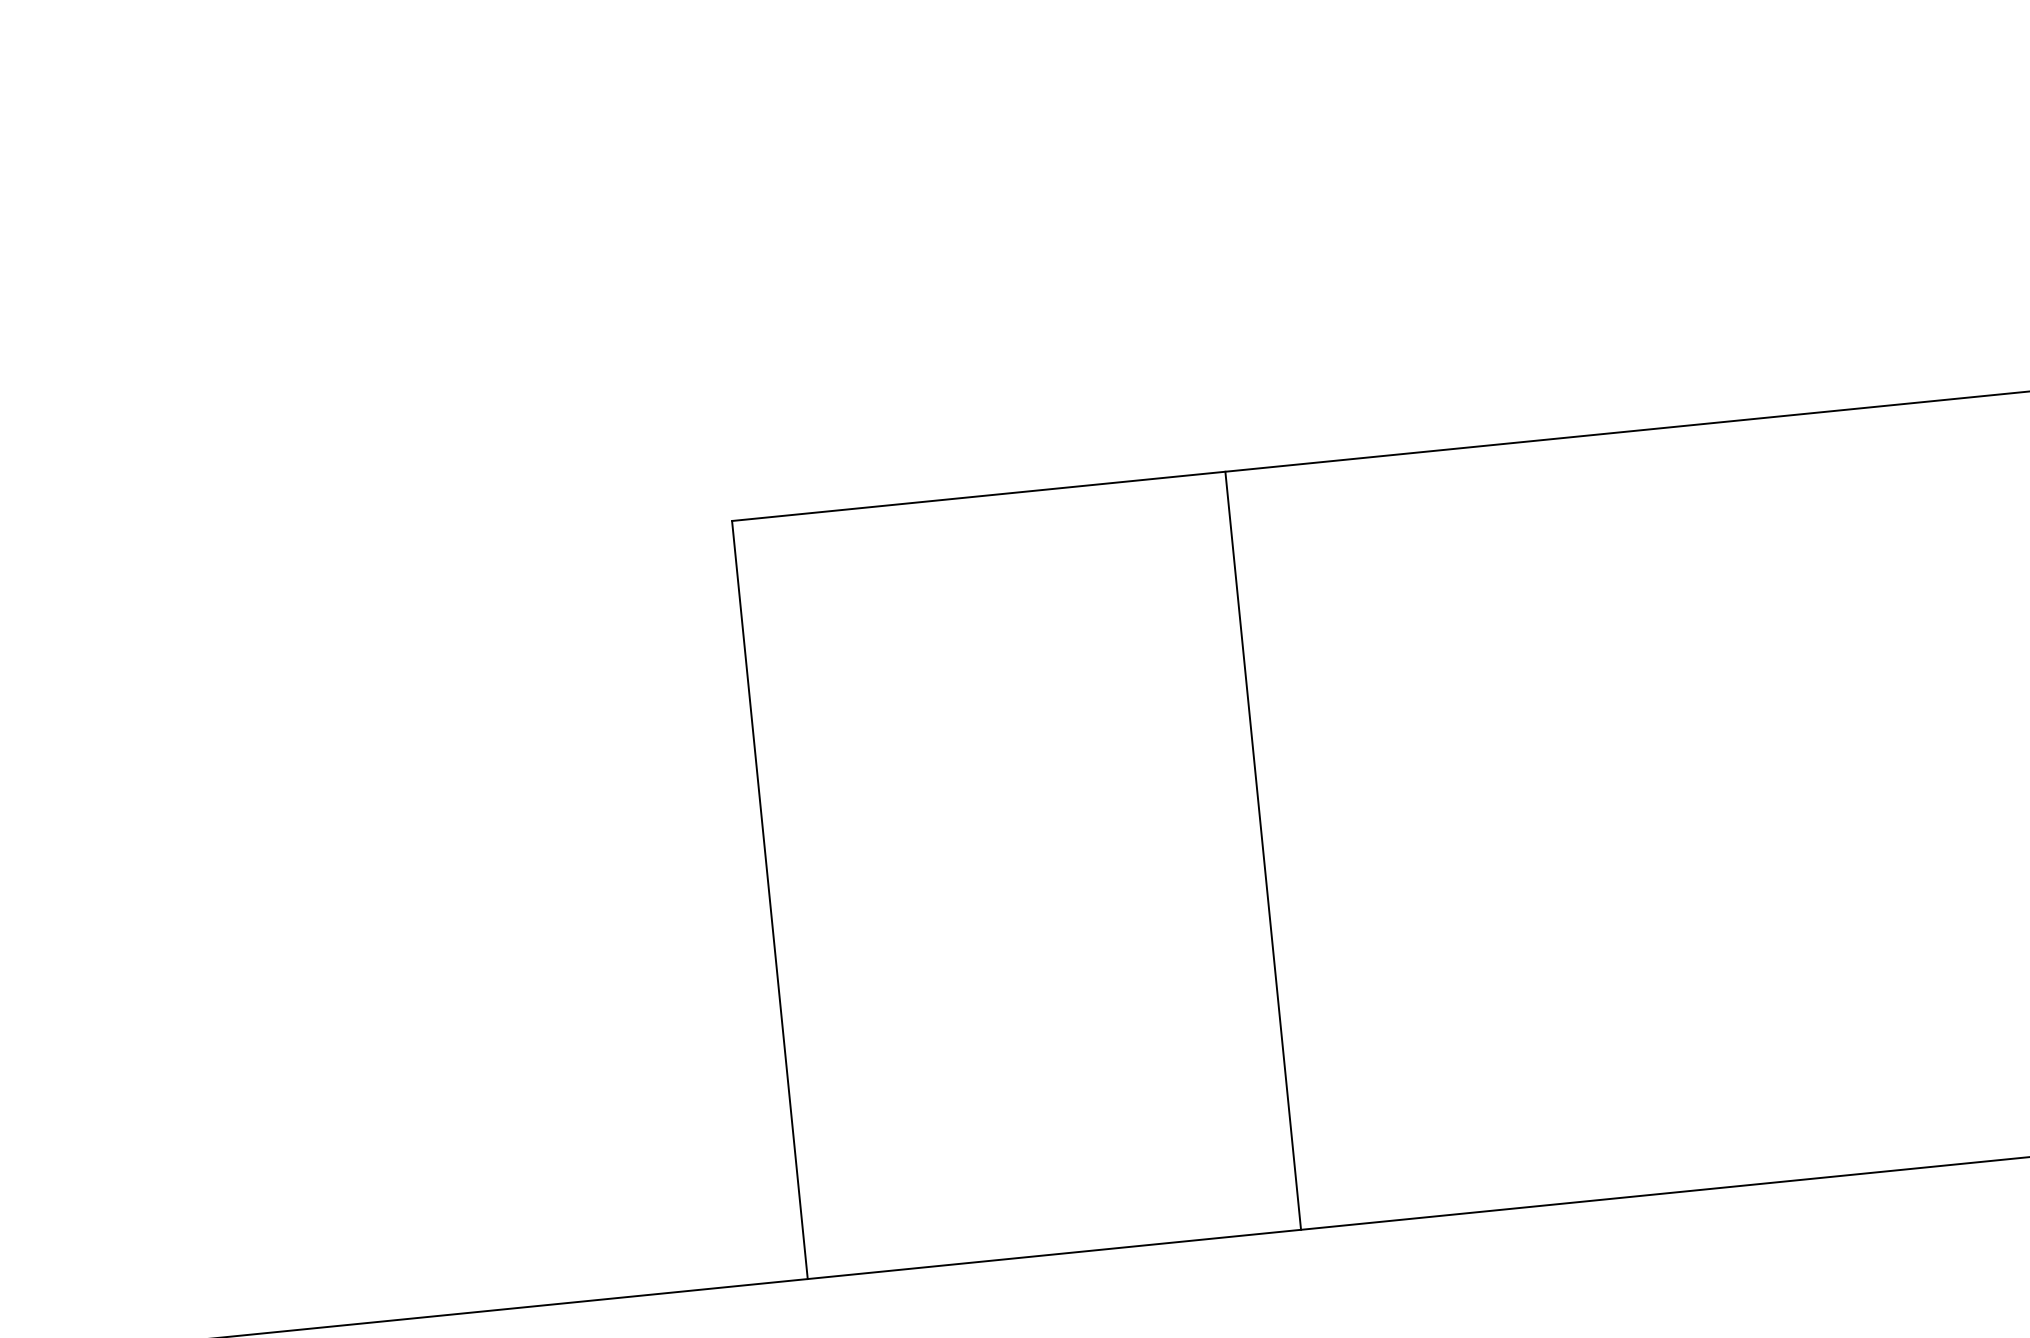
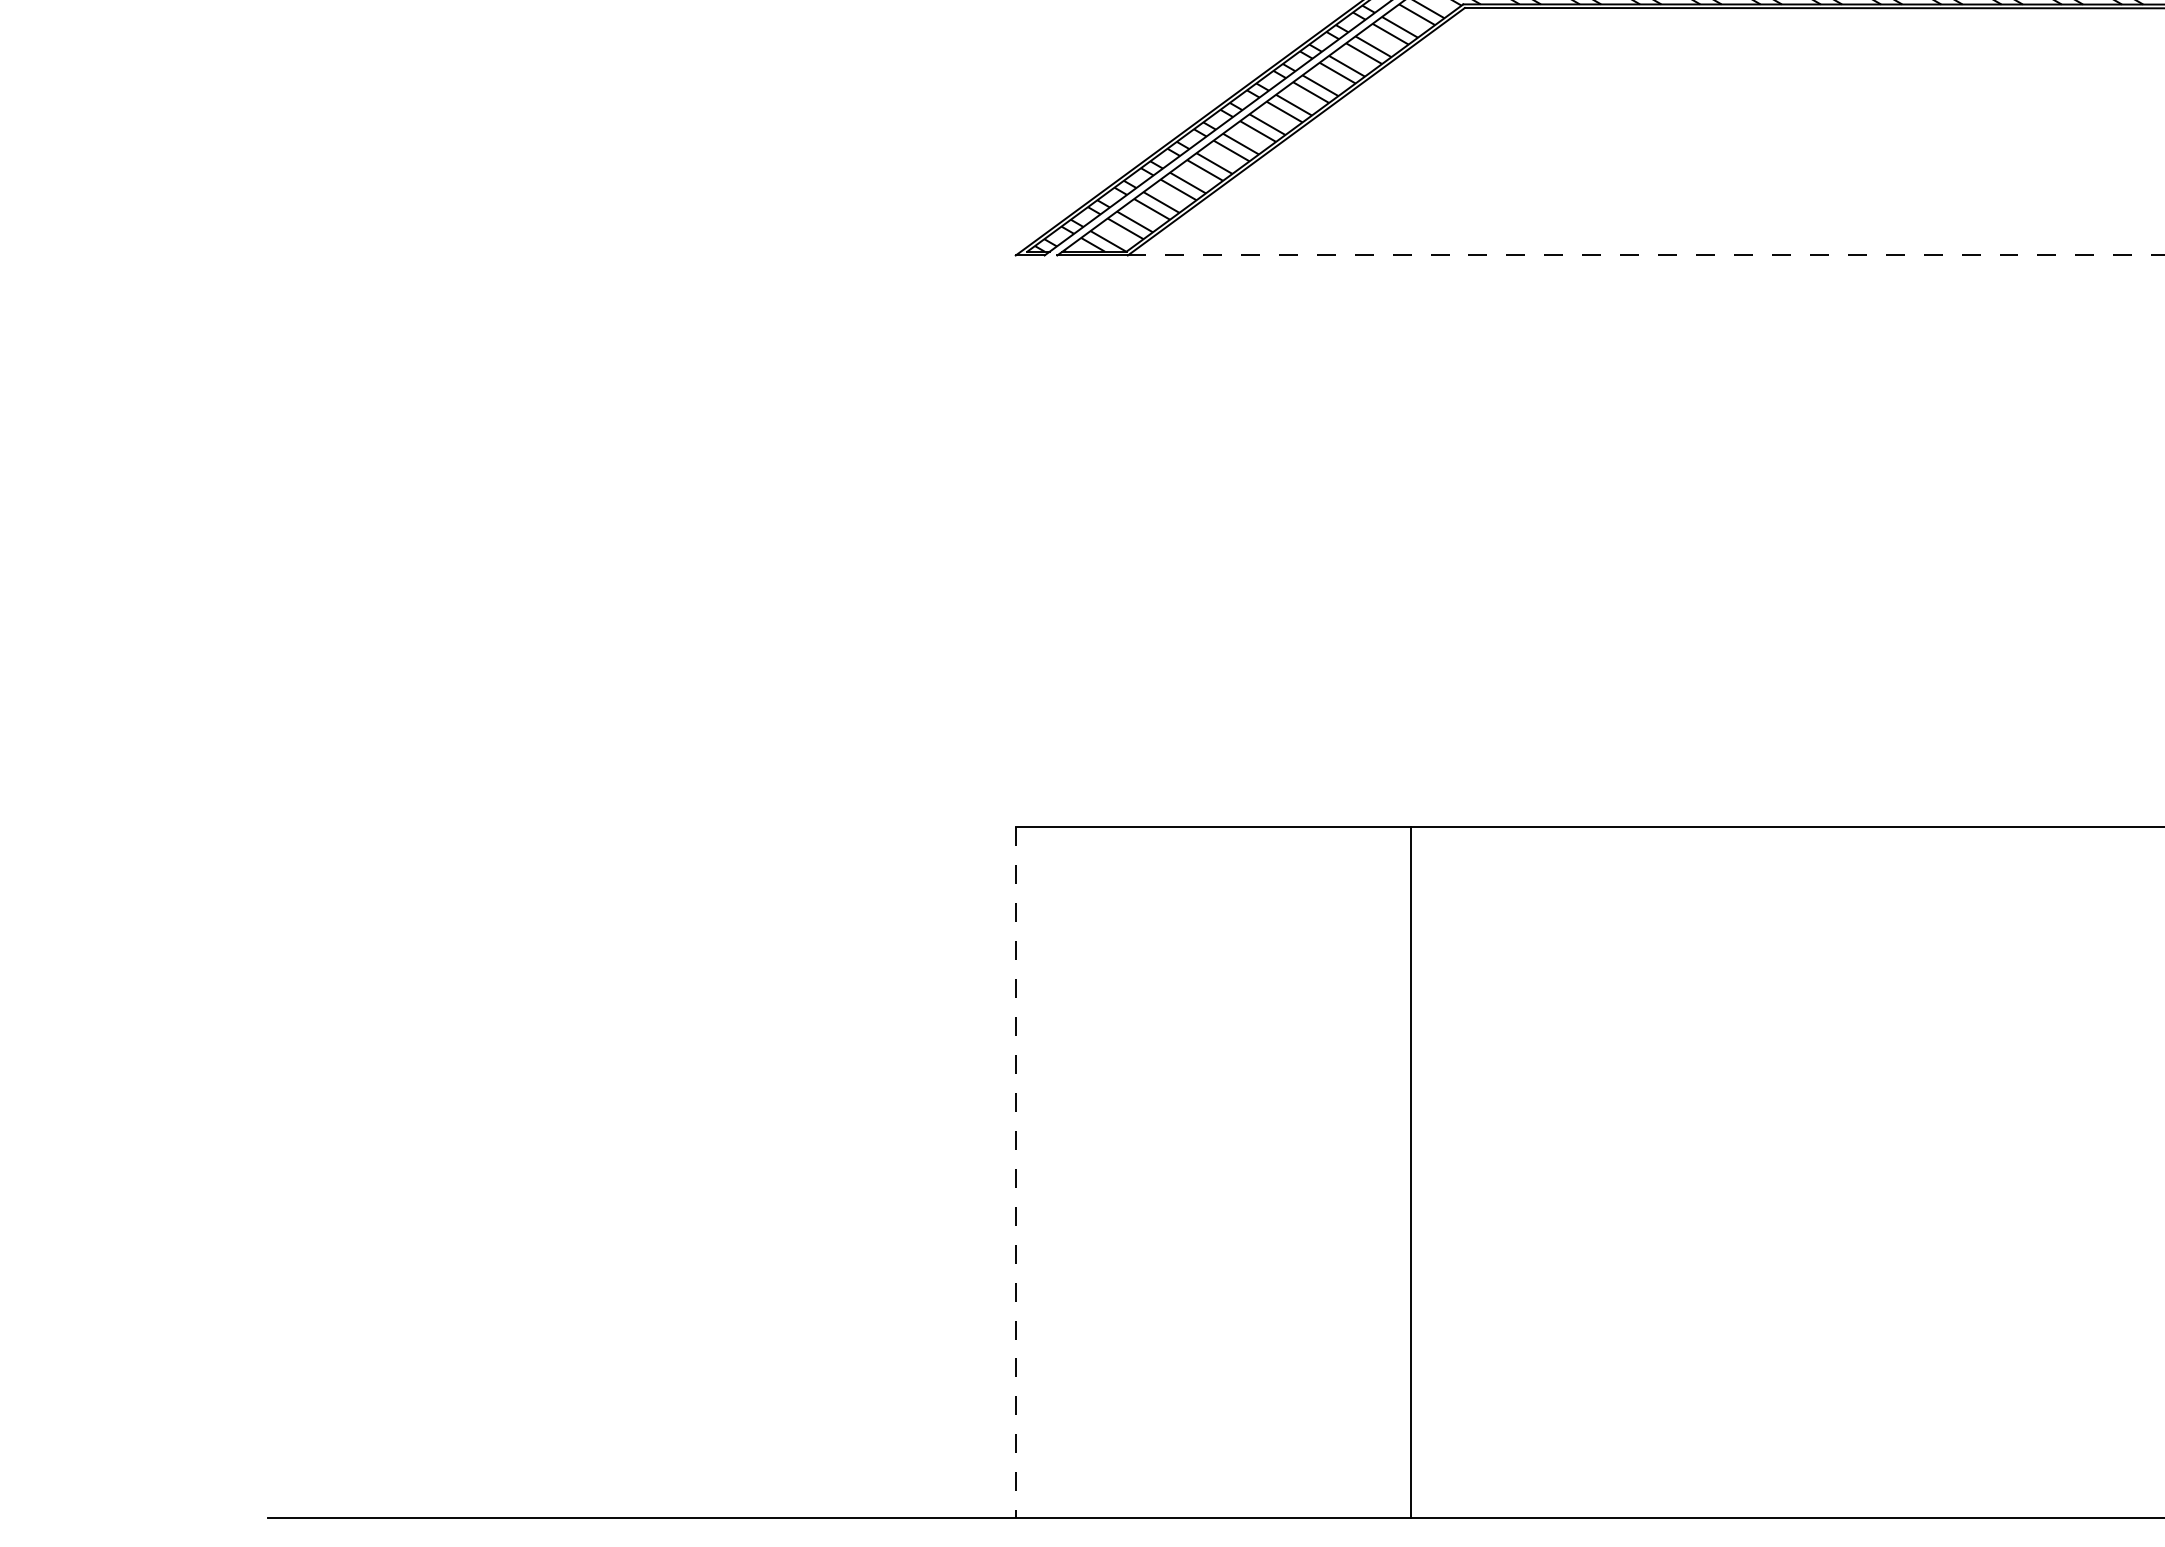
line: (1262, 850) -> (1410, 1172), moved
line: (769, 901) -> (1015, 1173), solid -> dashed

